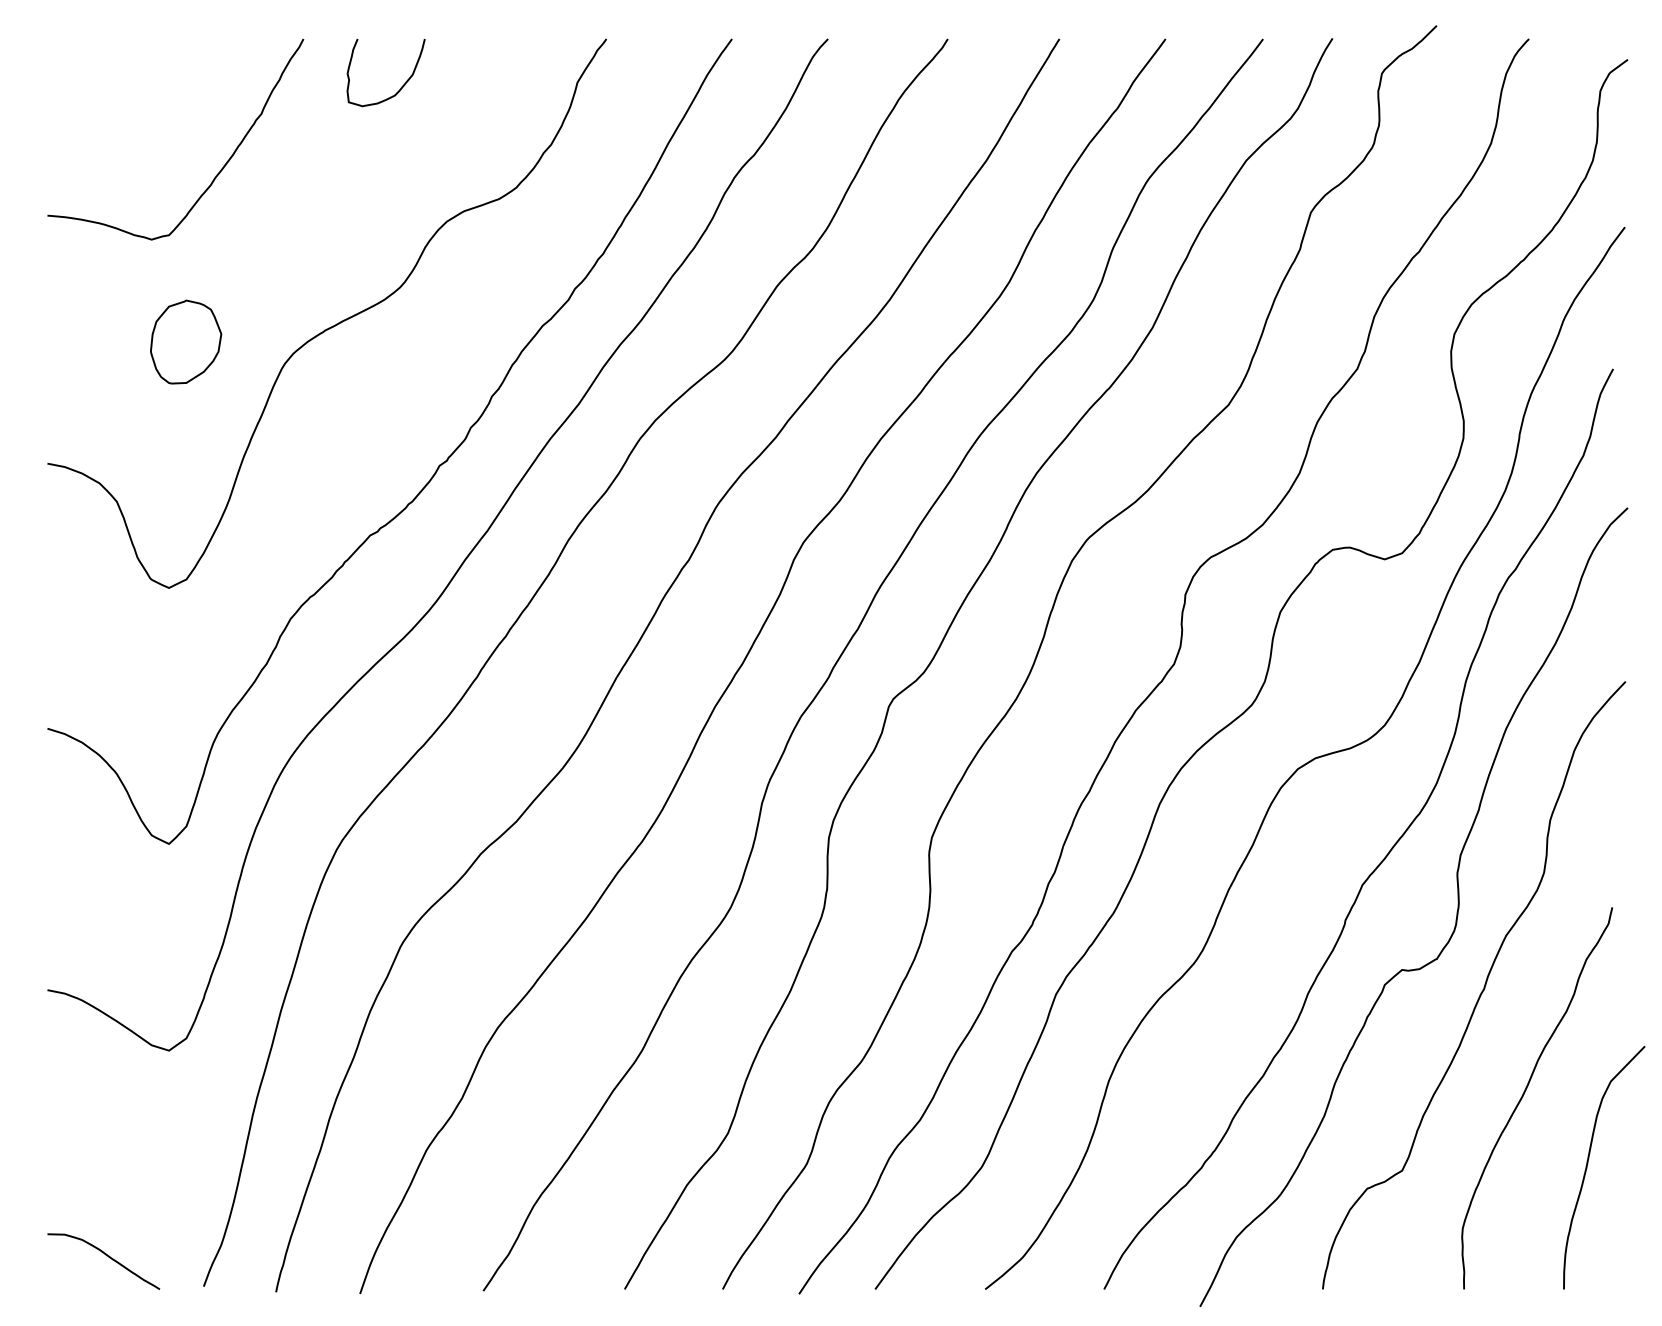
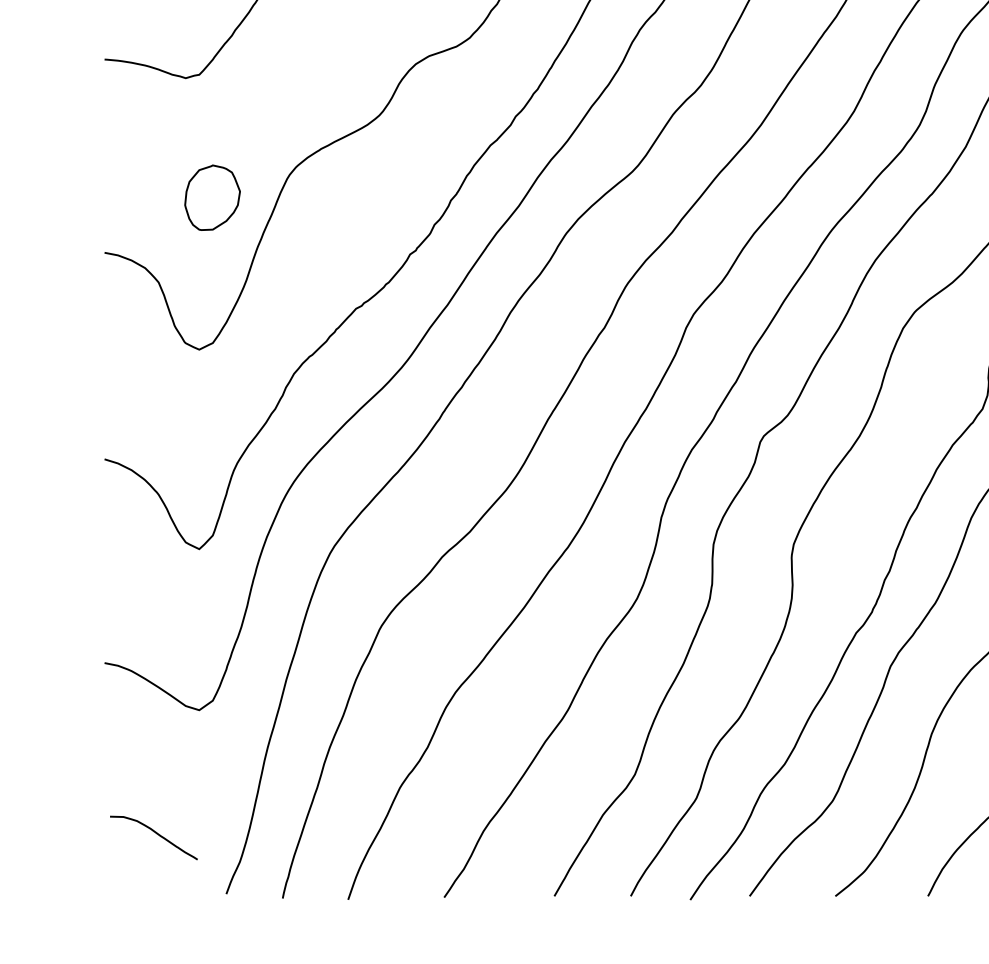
part: (186, 341) -> (212, 197), moved
curve: (105, 1255) -> (155, 833), moved

